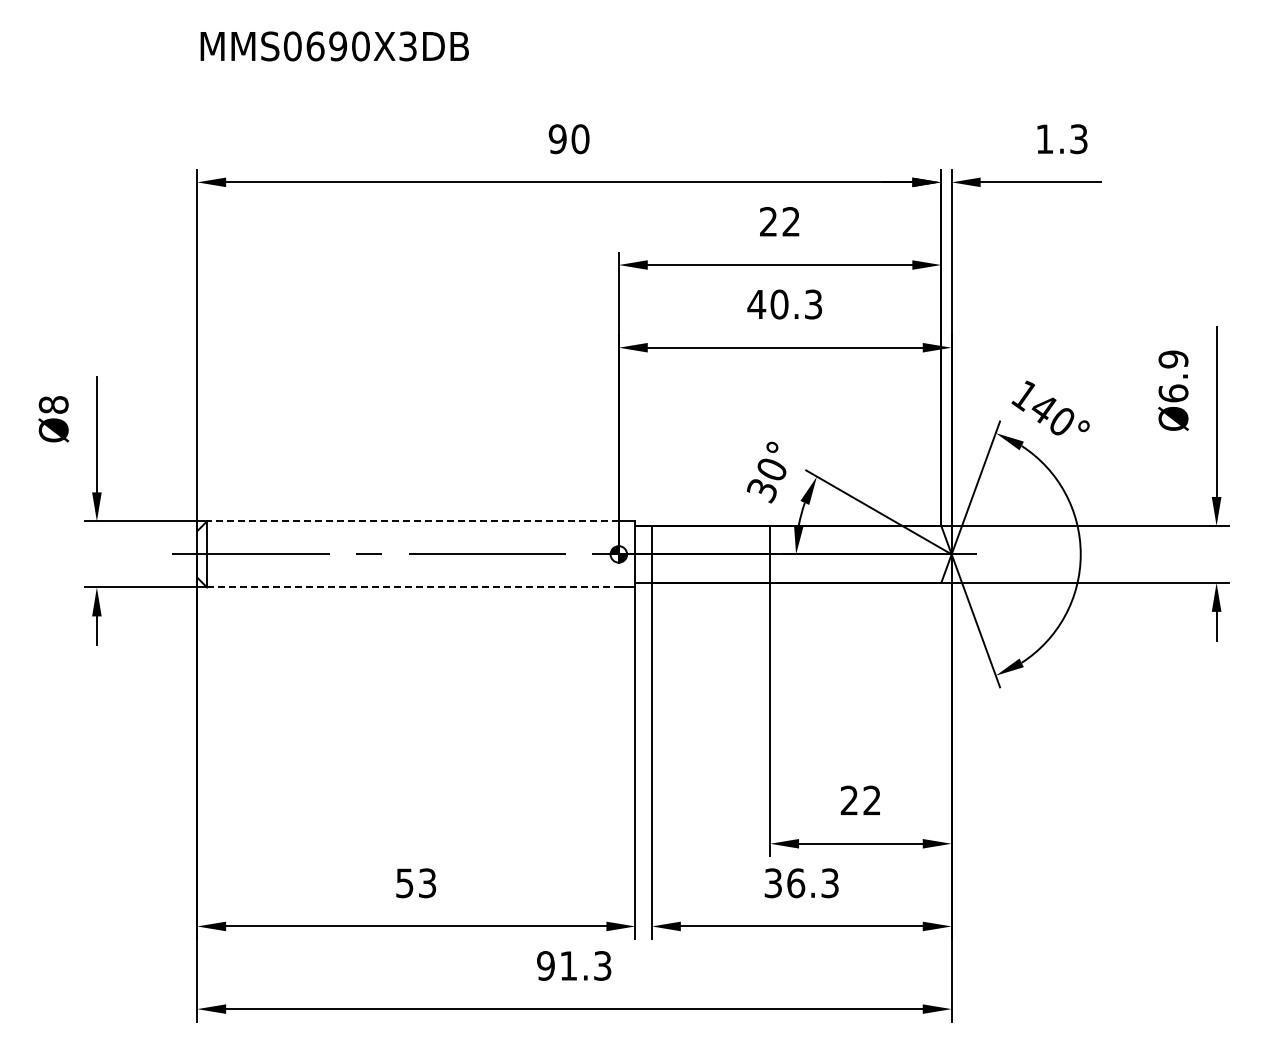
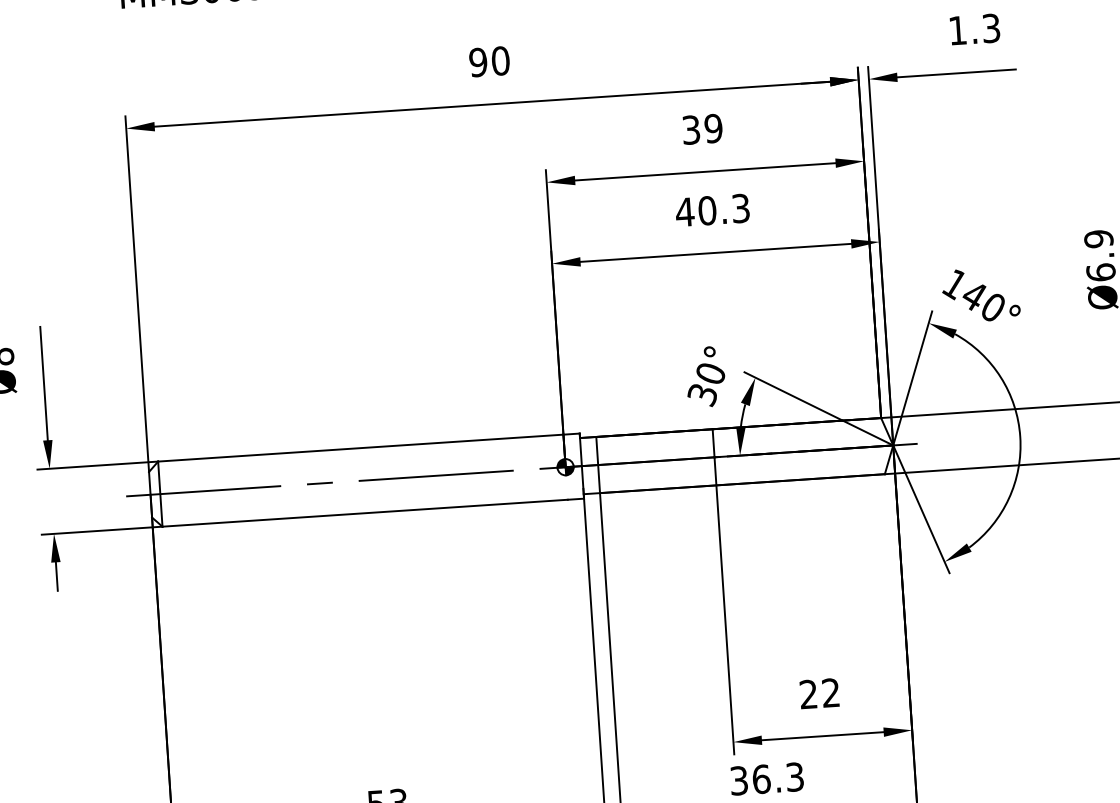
text: (780, 221) -> (702, 128), 22 -> 39
line: (412, 521) -> (360, 448), dashed -> solid
line: (412, 587) -> (364, 513), dashed -> solid

